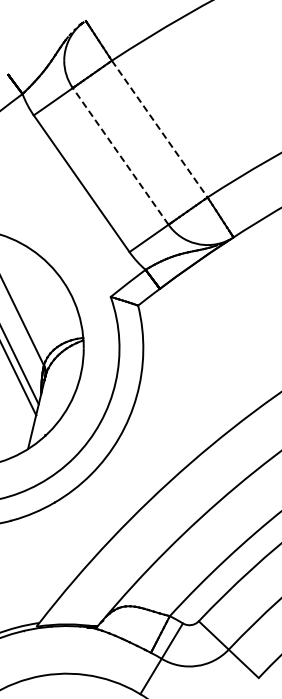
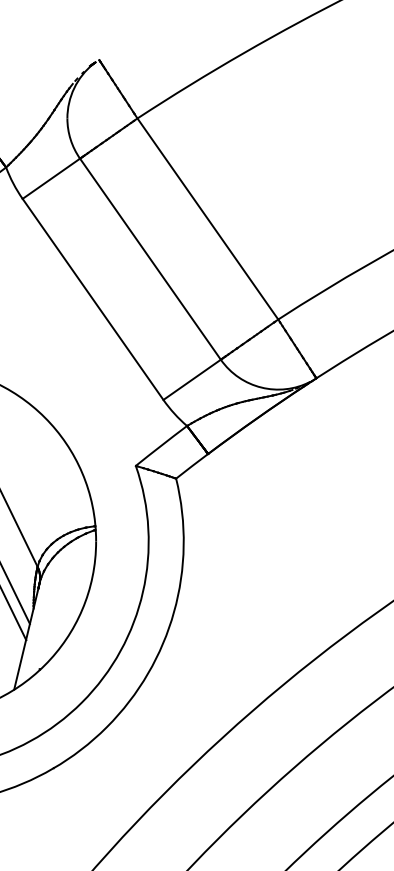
line: (160, 129) -> (208, 219), dashed -> solid
line: (120, 156) -> (150, 259), dashed -> solid

